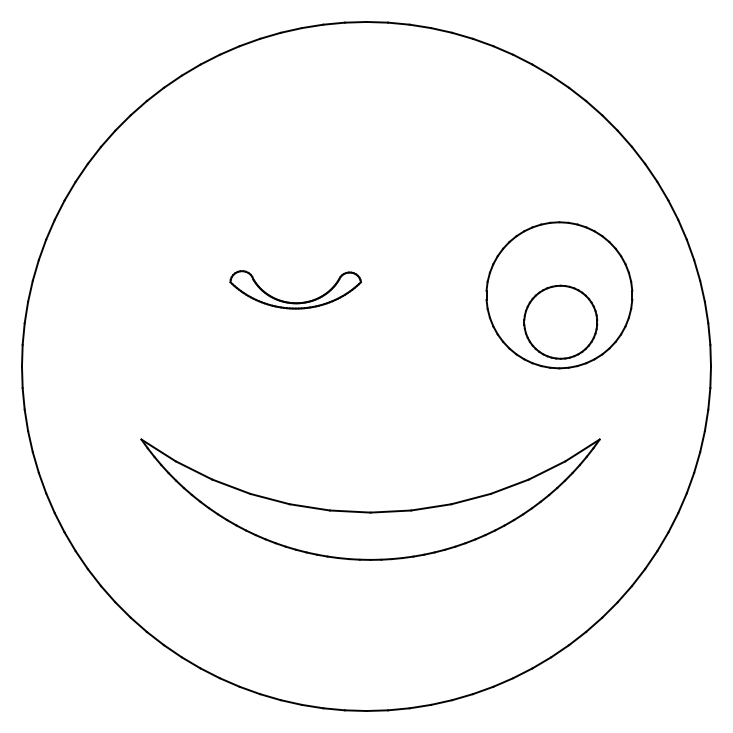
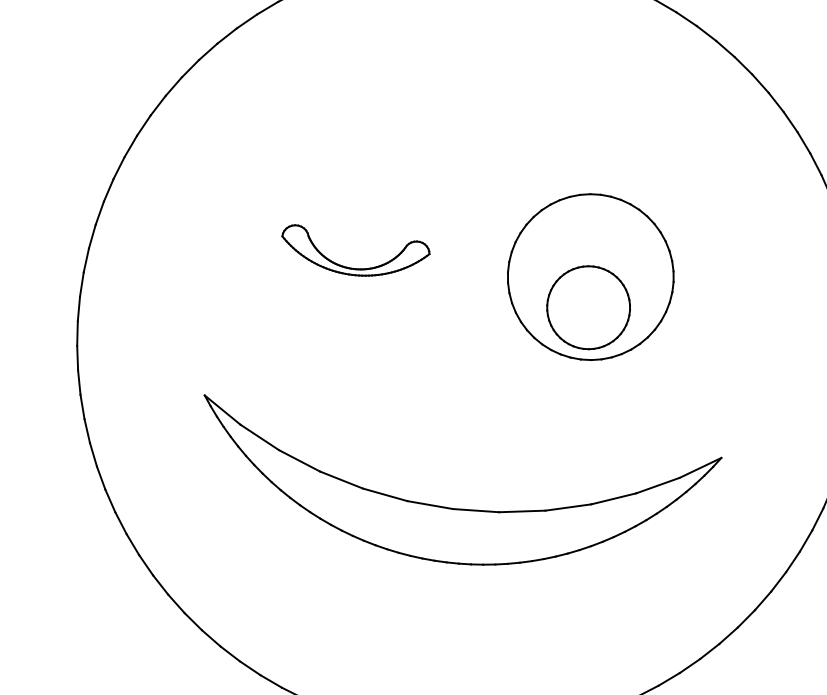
part: (559, 295) -> (590, 277), moved
part: (295, 302) -> (352, 268), moved

